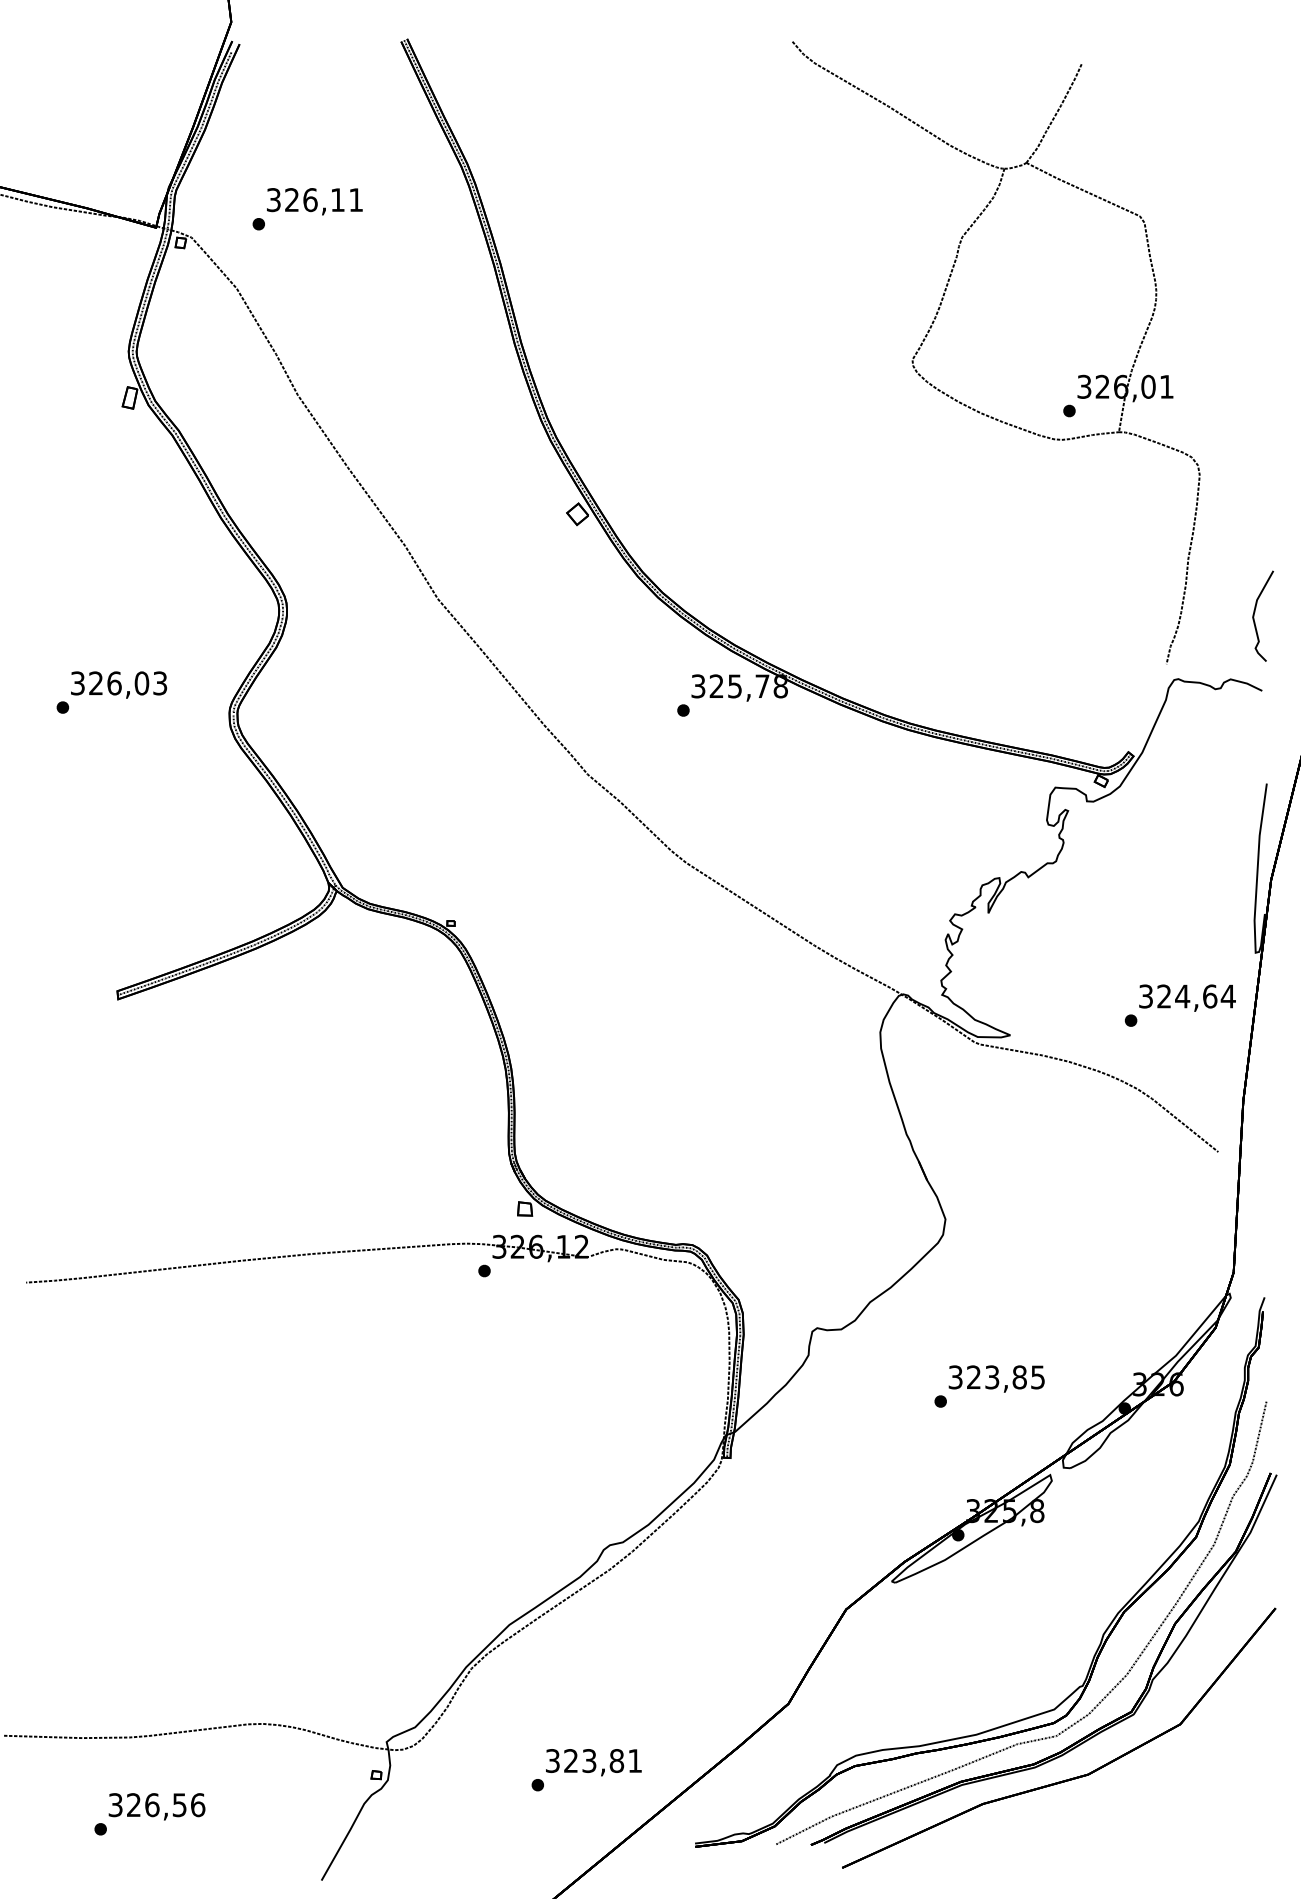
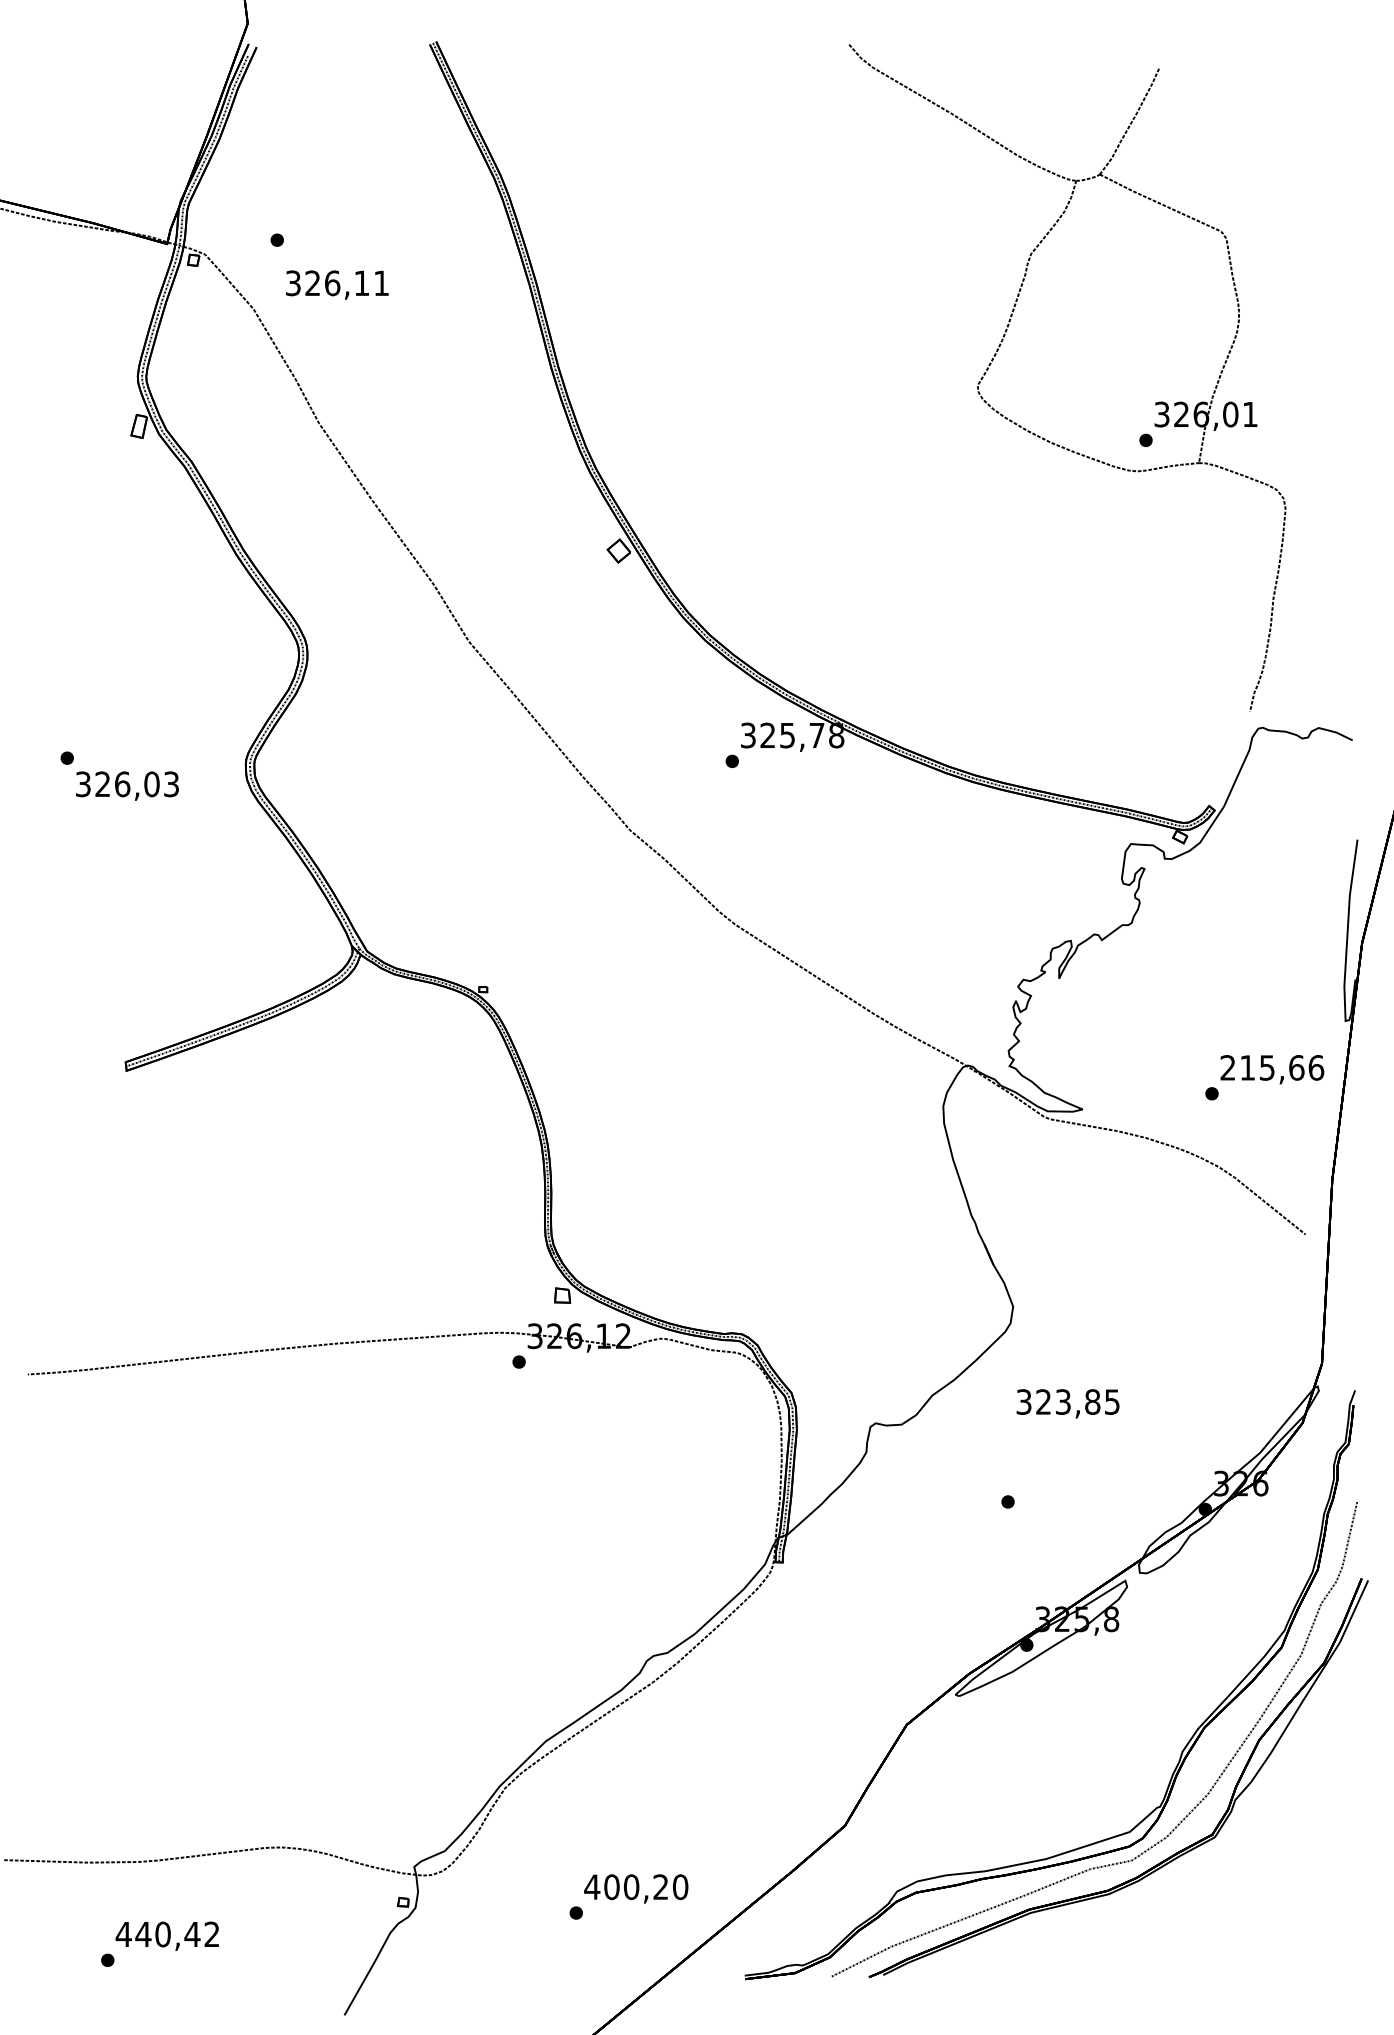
text: (315, 201) -> (337, 284), moved
curve: (1254, 615) -> (1344, 659), removed
text: (119, 684) -> (127, 785), moved
text: (1187, 996) -> (1272, 1067), 324,64 -> 215,66
text: (996, 1378) -> (1067, 1403), moved
text: (594, 1761) -> (636, 1887), 323,81 -> 400,20
part: (1070, 1778) -> (1147, 1905), removed
text: (156, 1805) -> (167, 1934), 326,56 -> 440,42

